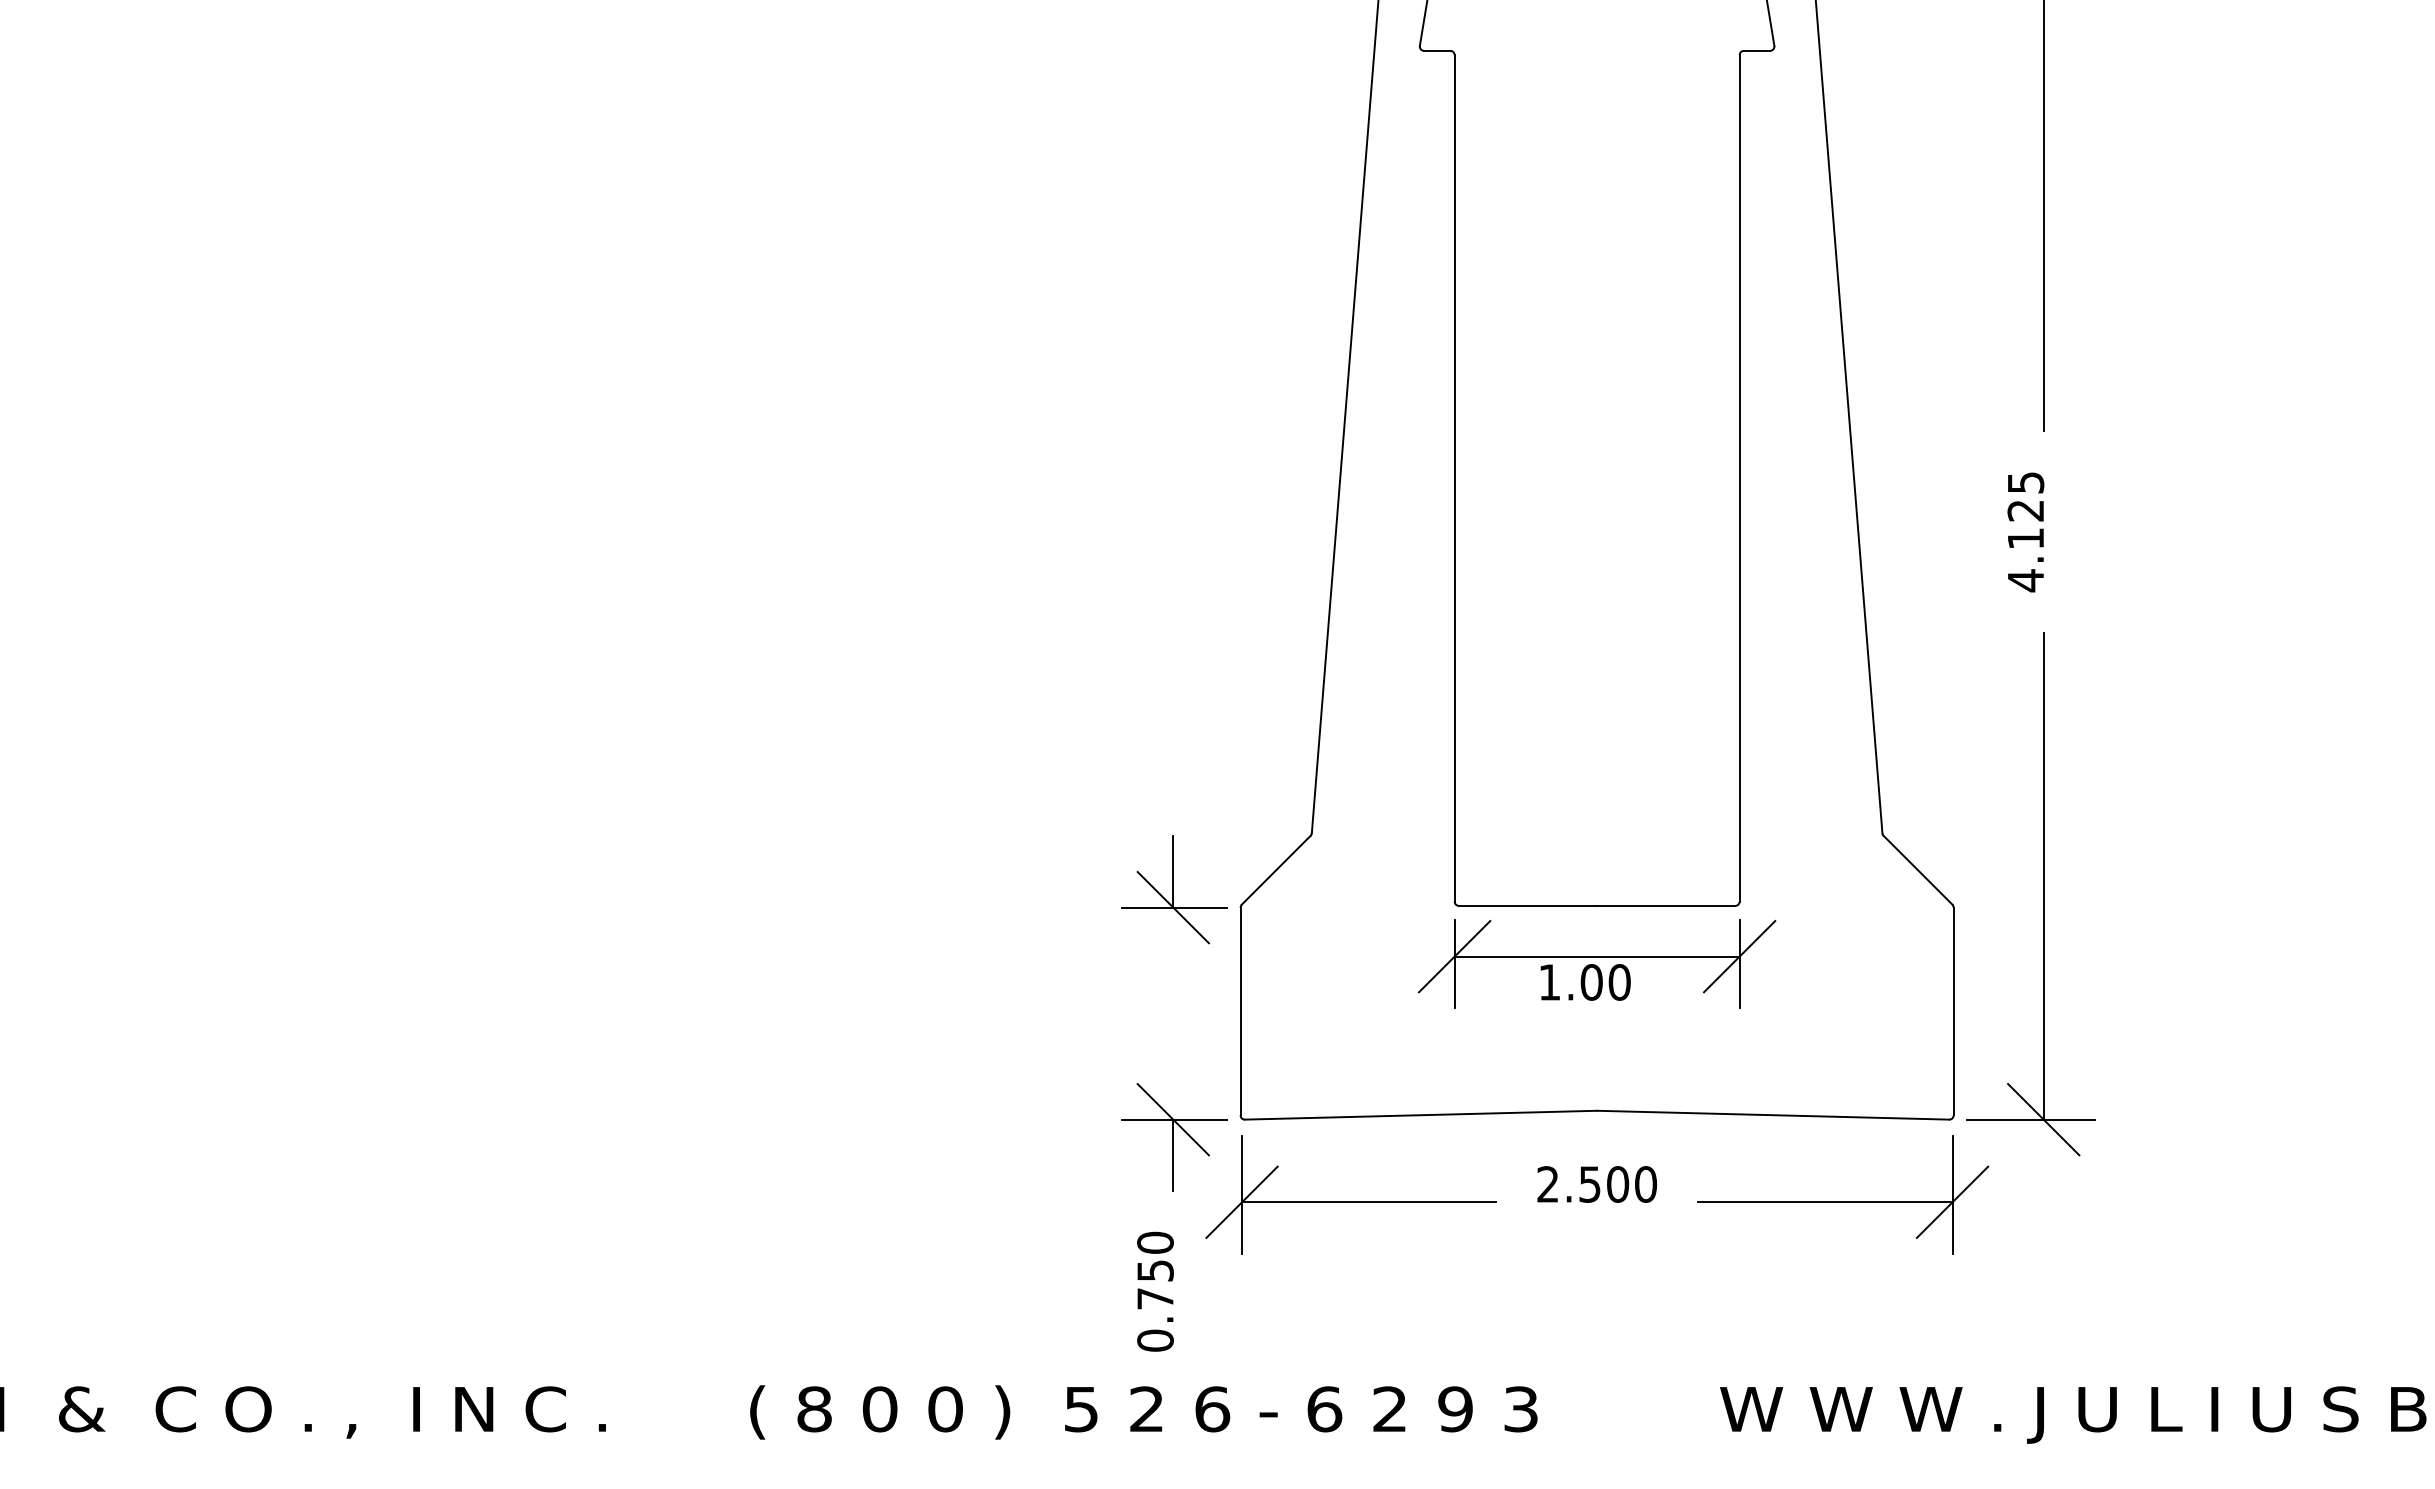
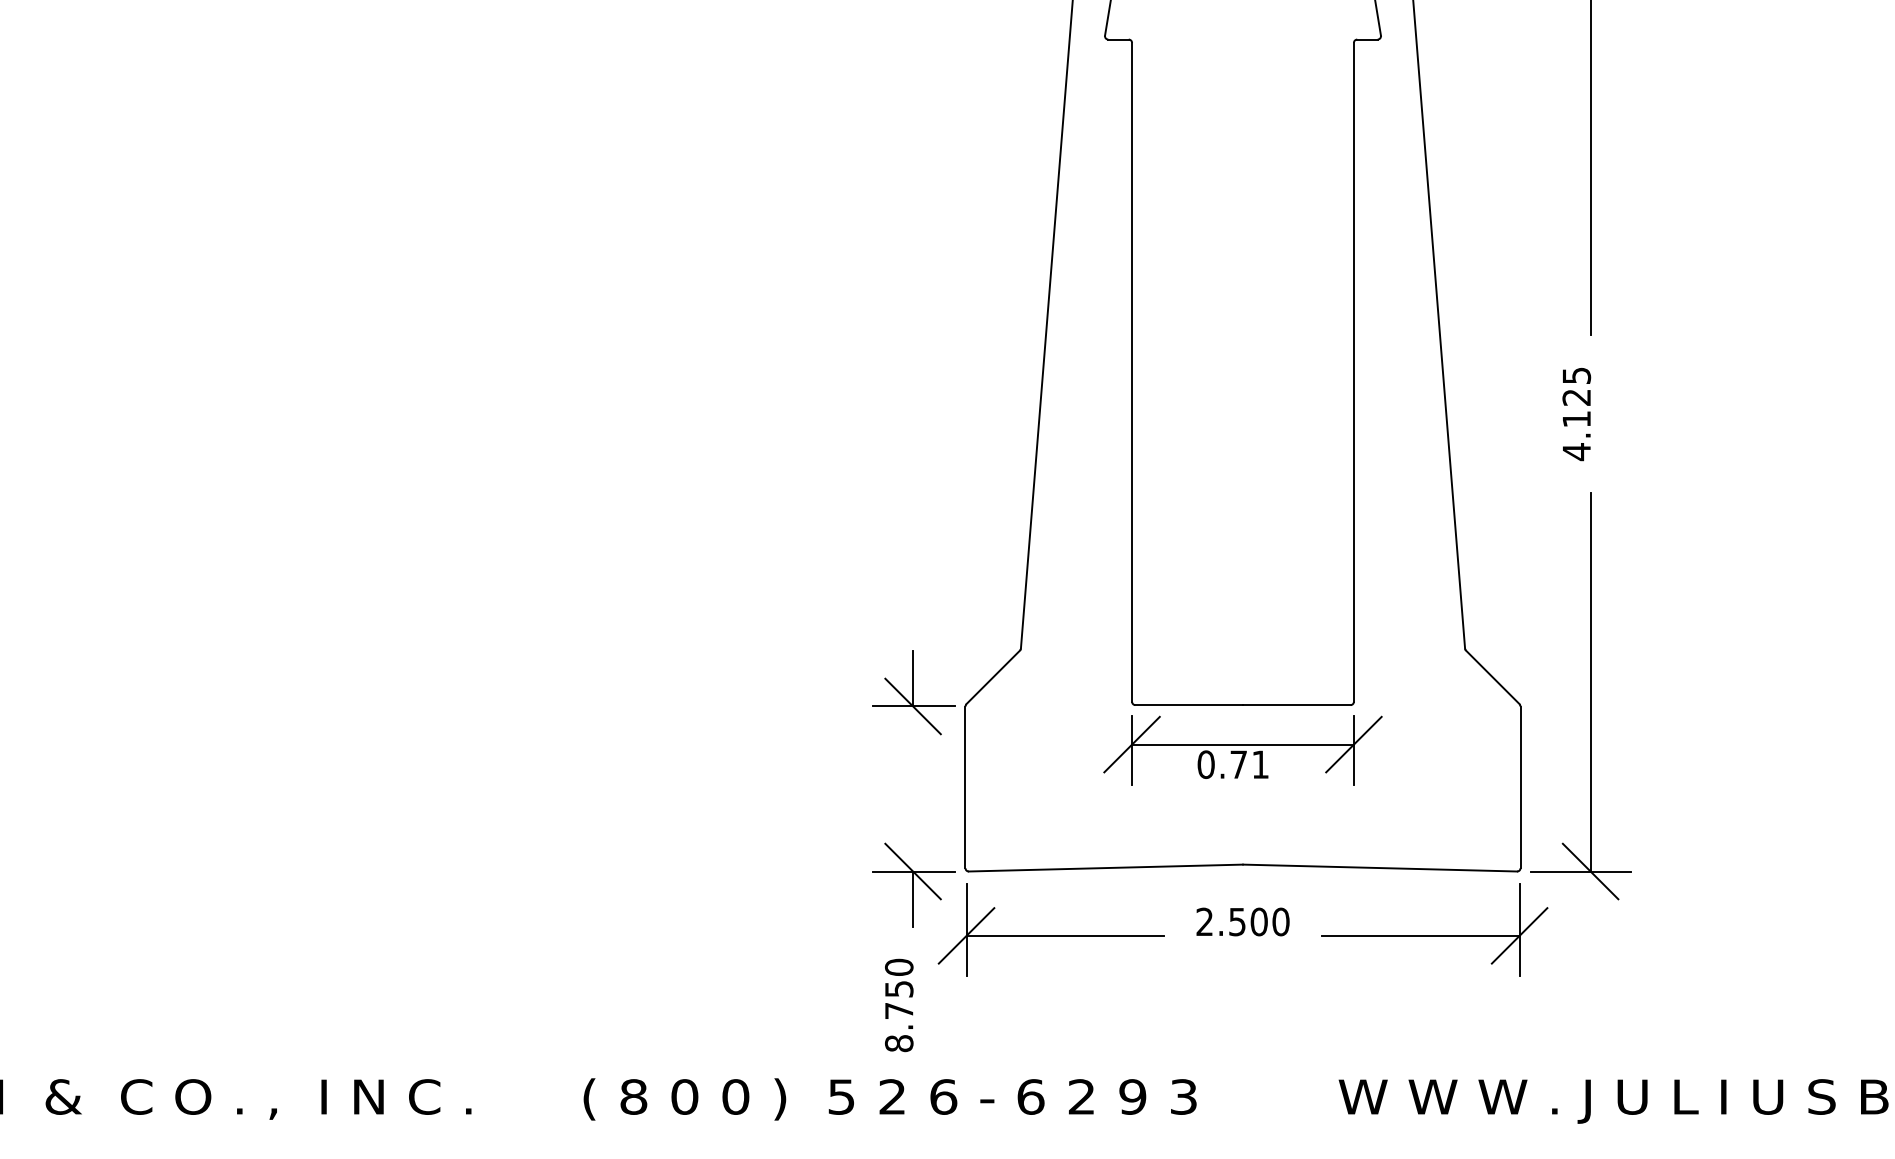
text: (1584, 982) -> (1233, 764), 1.00 -> 0.71
text: (1155, 1340) -> (899, 1043), 0.750 -> 8.750

